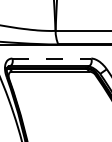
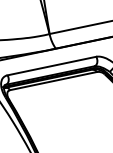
line: (52, 58) -> (52, 65), dashed -> solid

